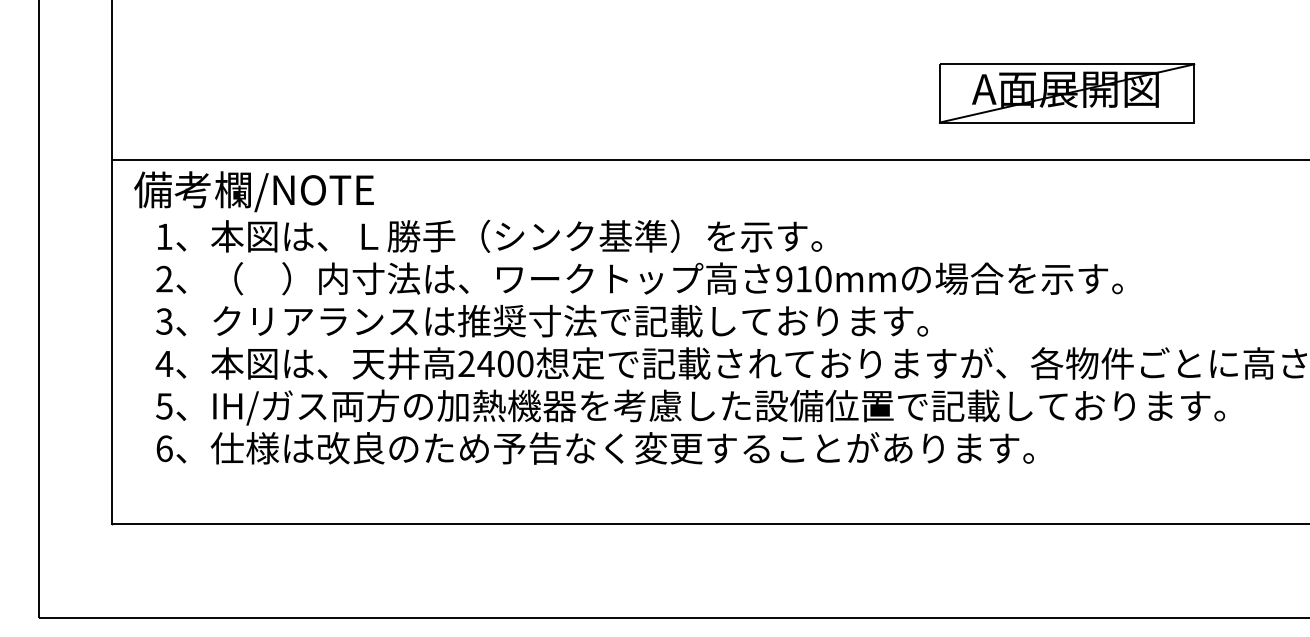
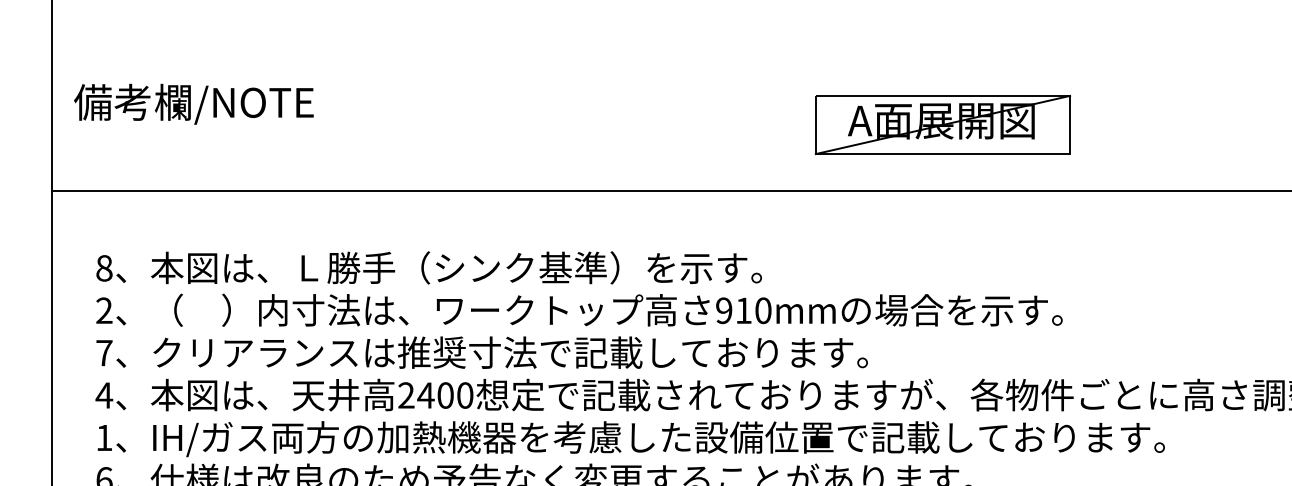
part: (1067, 93) -> (943, 125), moved
text: (253, 191) -> (193, 104), moved
text: (164, 236) -> (104, 268), 1 -> 8
text: (164, 321) -> (104, 353), 3 -> 7
text: (164, 406) -> (104, 438), 5 -> 1

